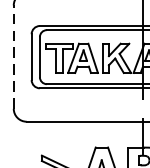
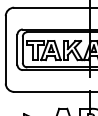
line: (13, 56) -> (5, 49), dashed -> solid

